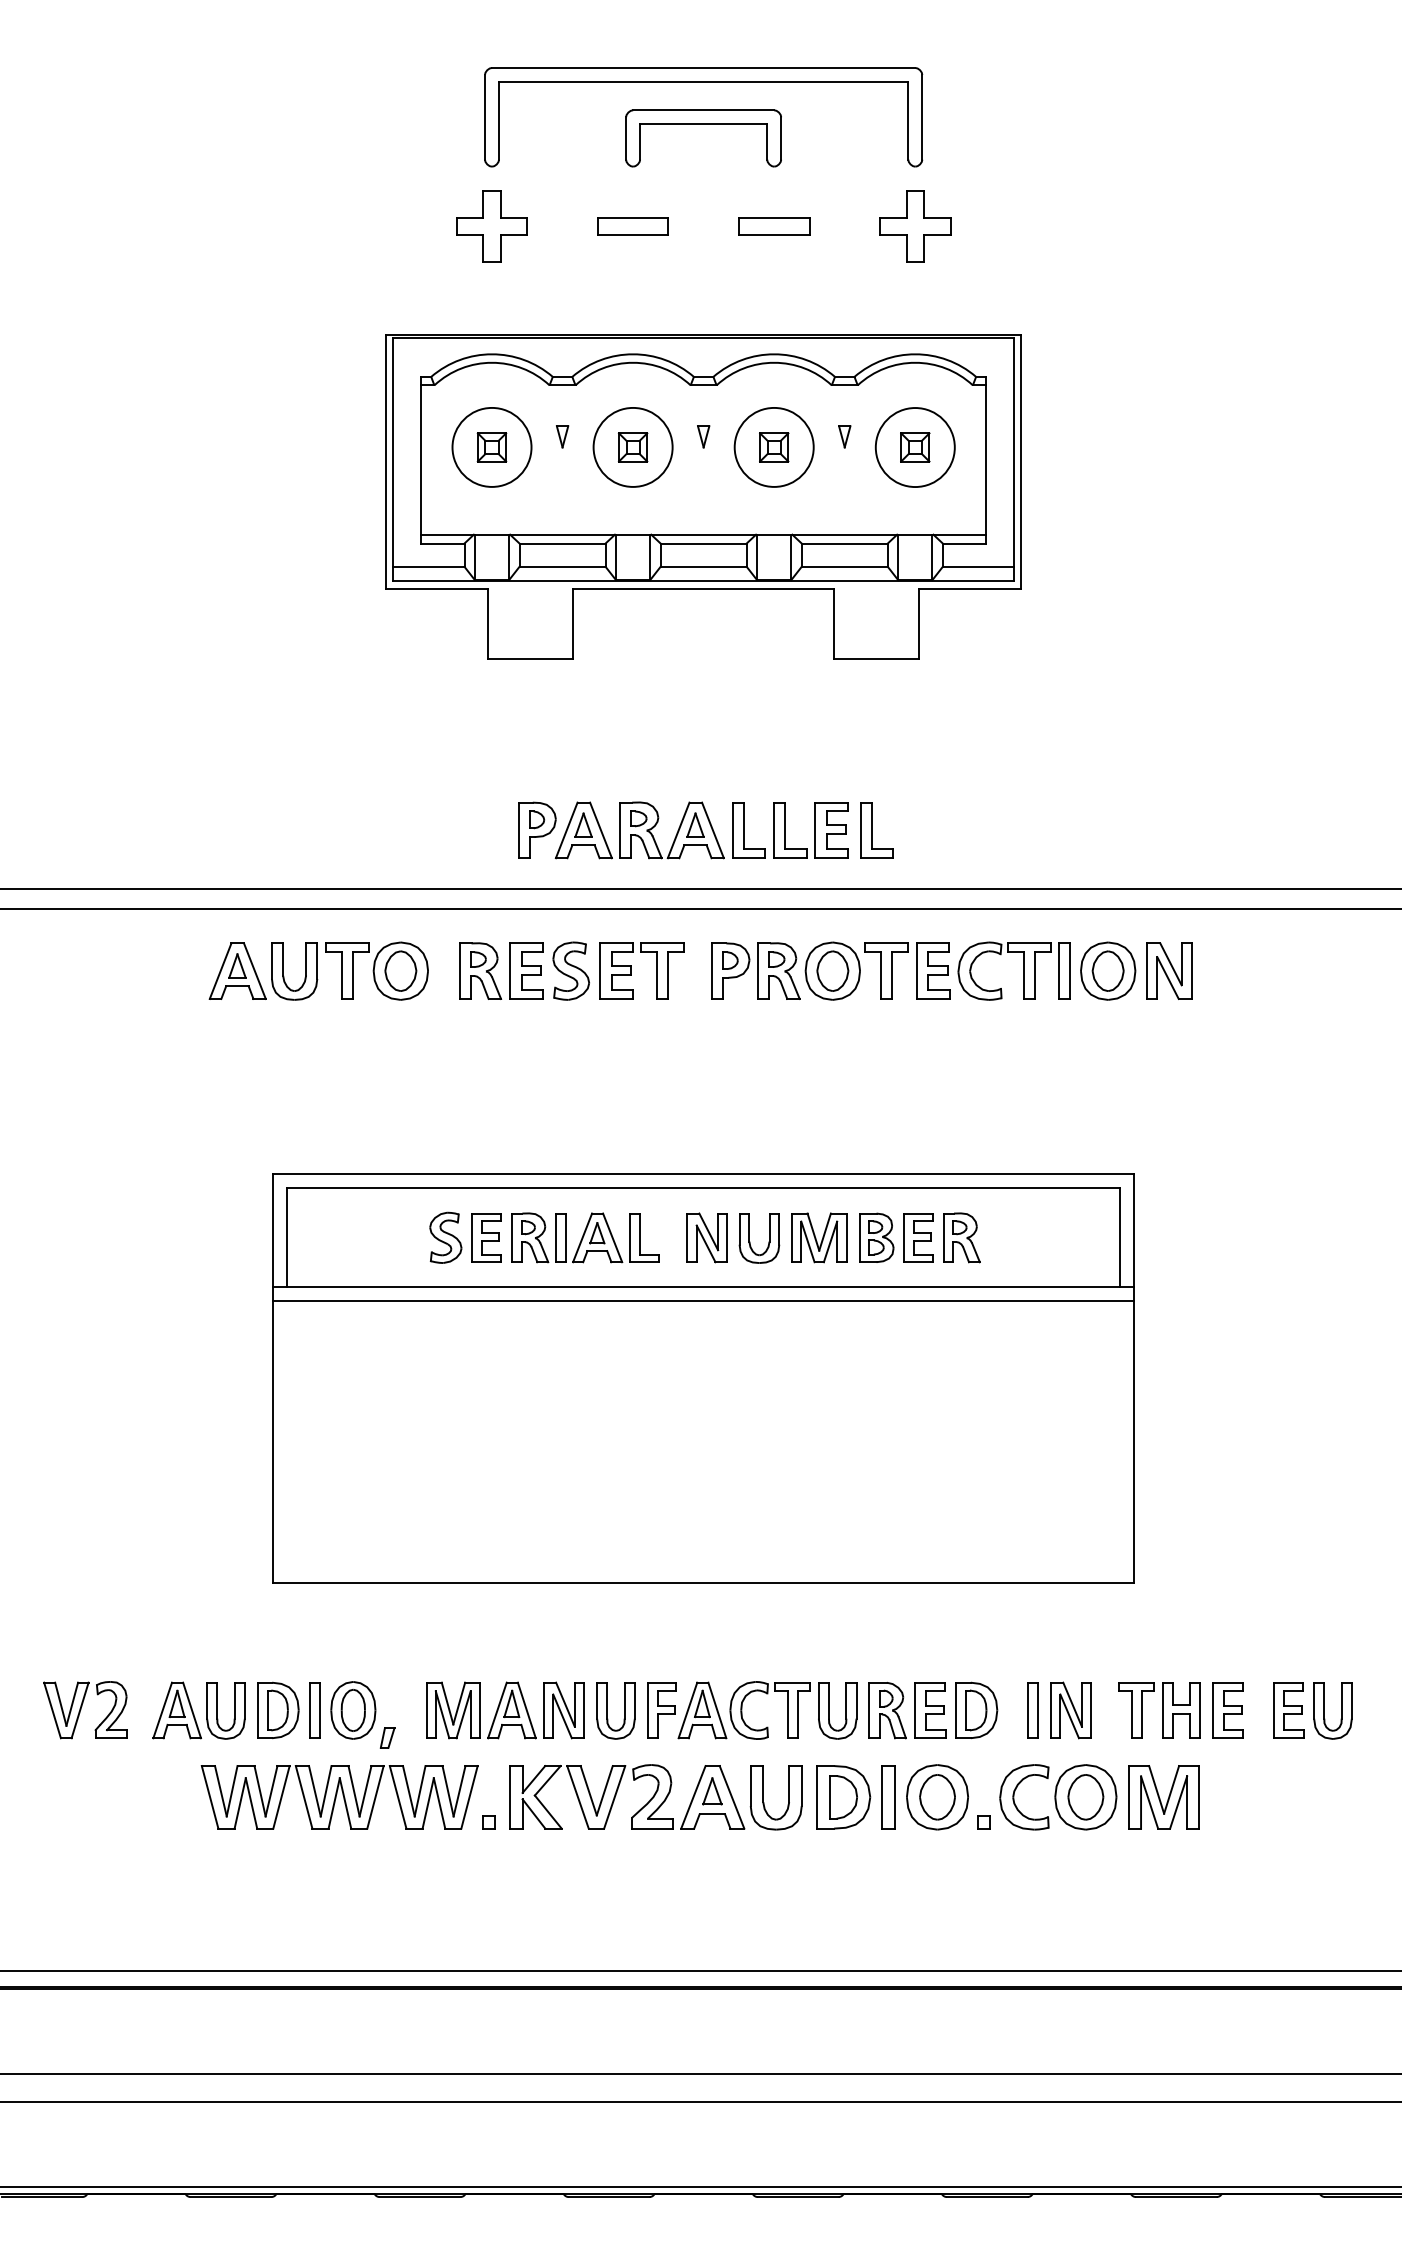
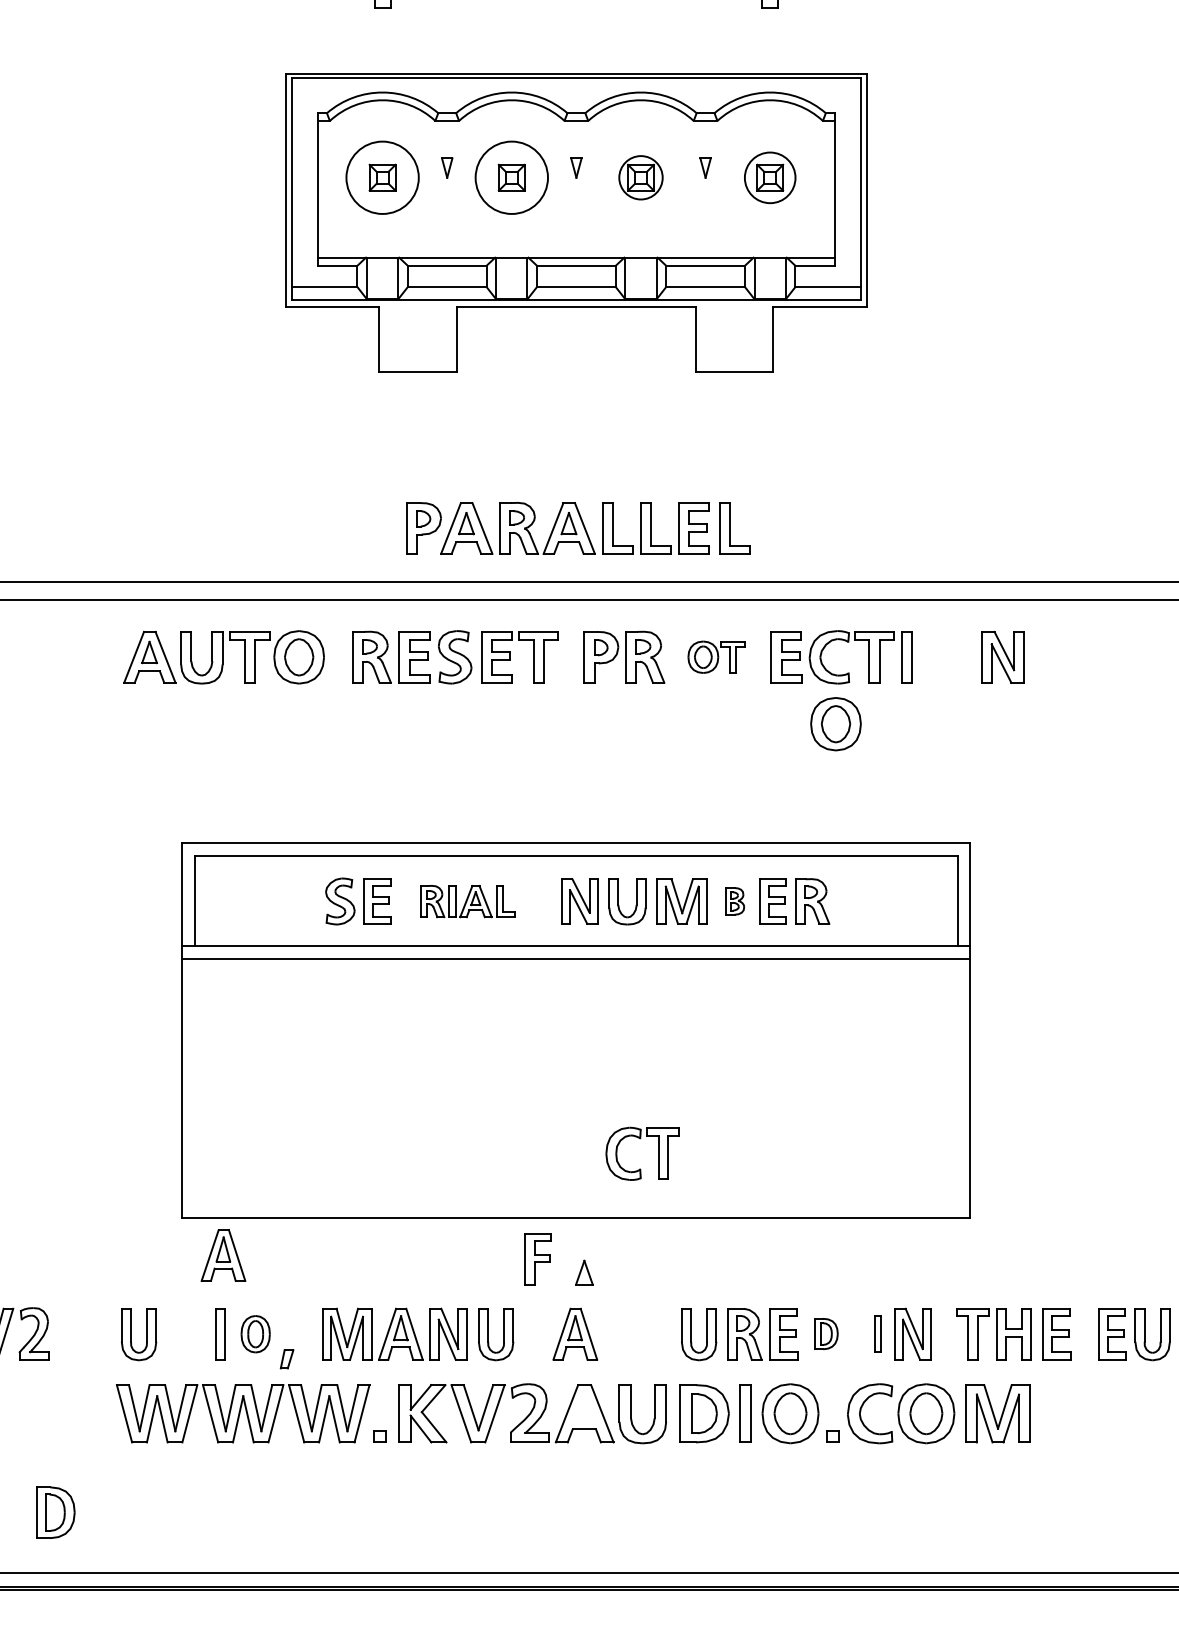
circle: (773, 446) -> (640, 176), size x0.6
circle: (914, 447) -> (769, 177), size x0.7
part: (856, 970) -> (716, 656), size x0.6
part: (1108, 970) -> (836, 723), moved
part: (585, 1237) -> (468, 901), size x0.7
part: (876, 1237) -> (734, 901), size x0.6
part: (767, 1694) -> (640, 1139), moved
part: (278, 1709) -> (56, 1511), moved
part: (976, 1709) -> (826, 1333), size x0.6
part: (176, 1710) -> (222, 1255), moved
part: (353, 1710) -> (255, 1334), size x0.7
part: (661, 1710) -> (537, 1259), moved
part: (1032, 1710) -> (877, 1334), size x0.7
part: (712, 1791) -> (584, 1272), moved

